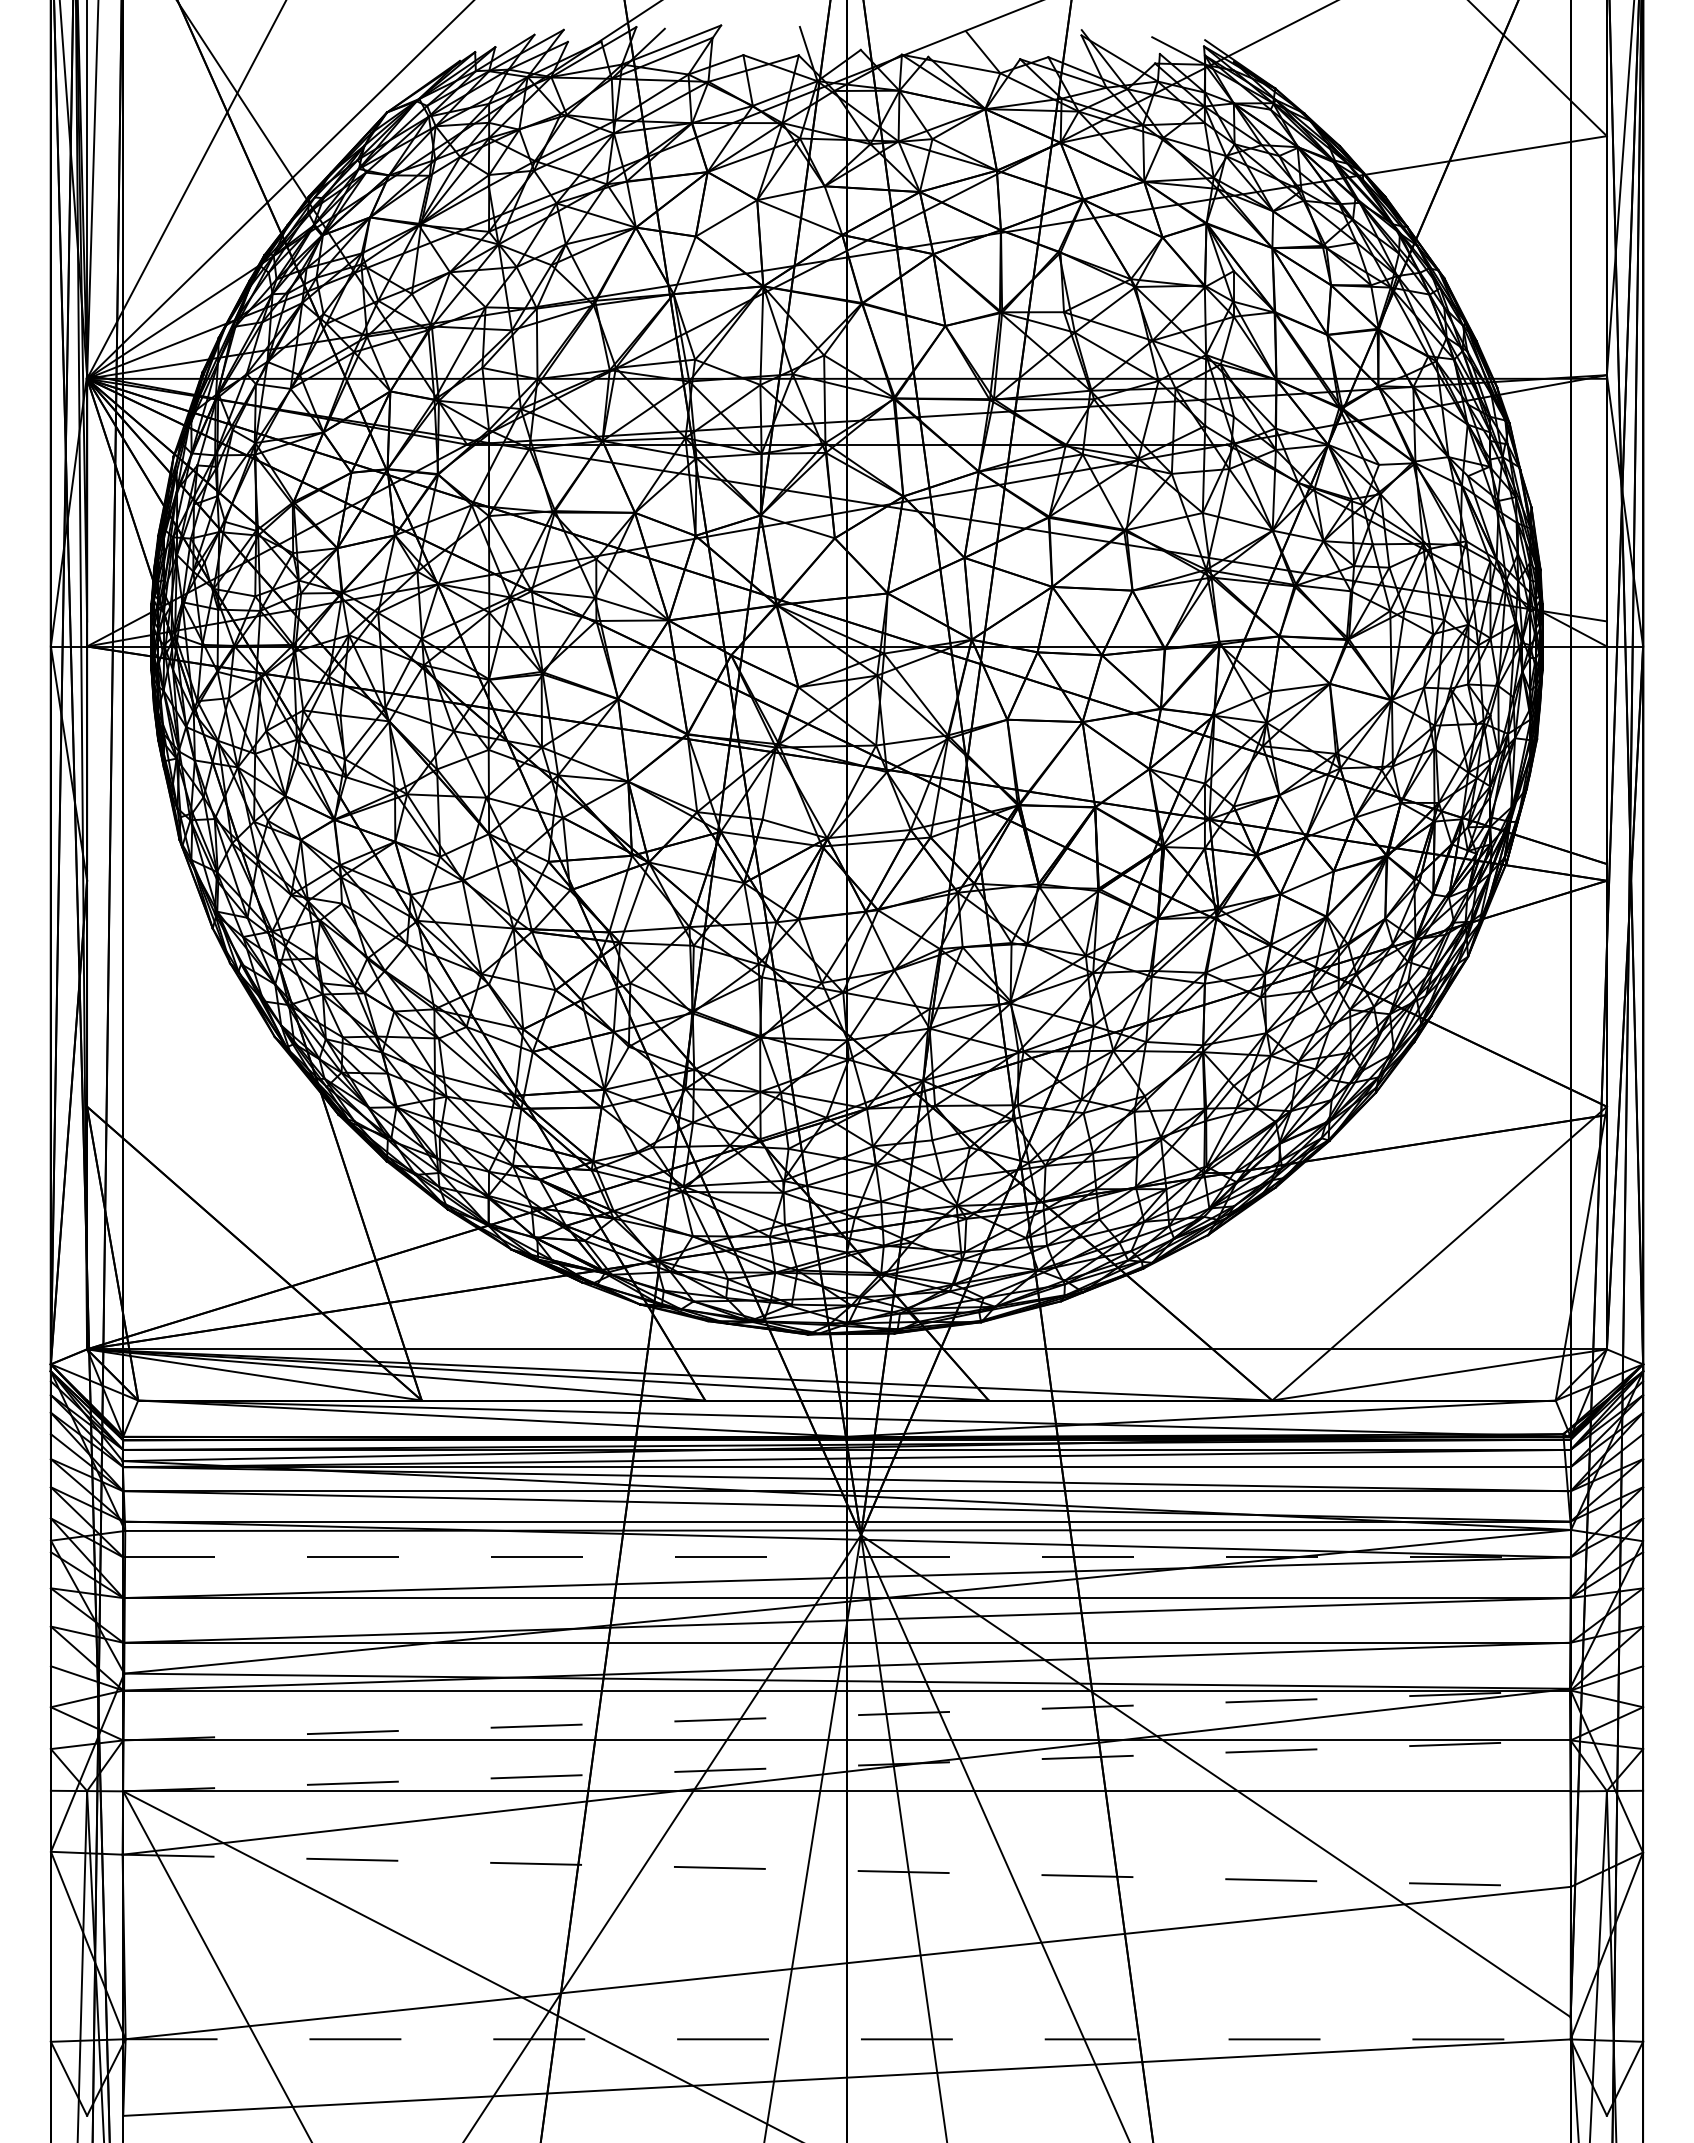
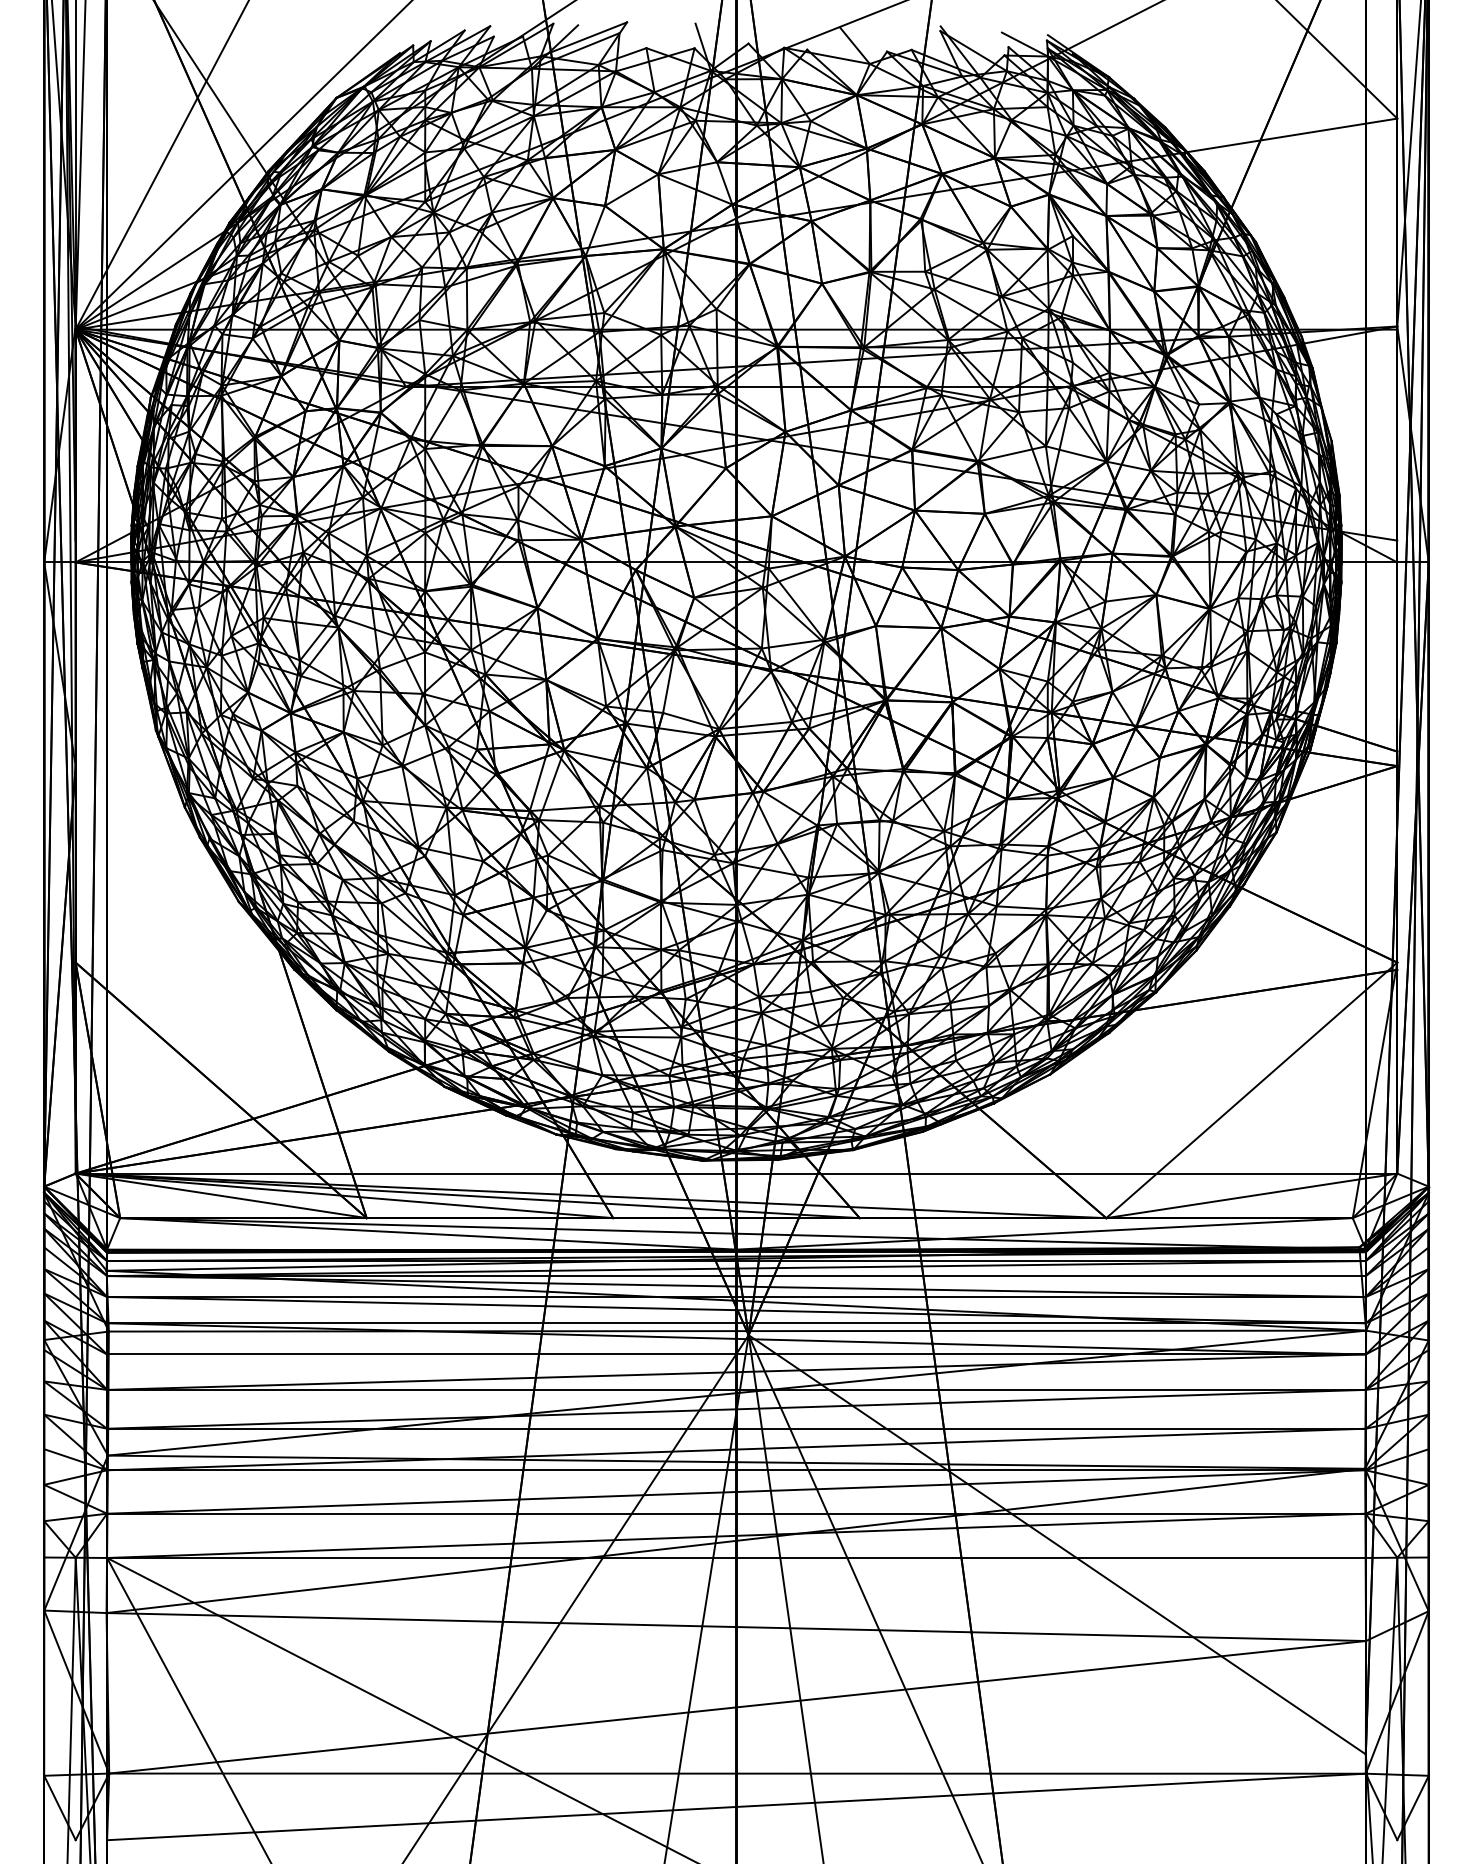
line: (846, 1557) -> (736, 1354), dashed -> solid
line: (847, 1715) -> (736, 1492), dashed -> solid
line: (847, 1765) -> (736, 1535), dashed -> solid
line: (847, 1870) -> (736, 1626), dashed -> solid
line: (848, 2039) -> (737, 1773), dashed -> solid

